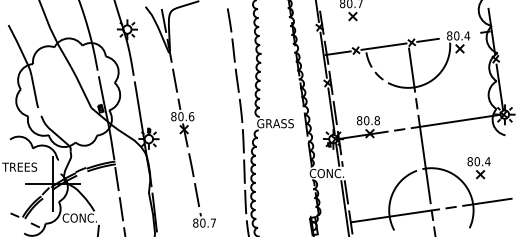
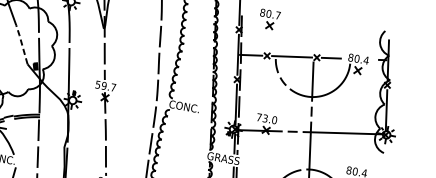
line: (81, 86) -> (22, 44), solid -> dashed
text: (182, 116) -> (105, 86), 80.6 -> 59.7
text: (368, 120) -> (266, 118), 80.8 -> 73.0
text: (277, 123) -> (187, 107), GRASS -> CONC.
text: (330, 173) -> (225, 158), CONC. -> GRASS

